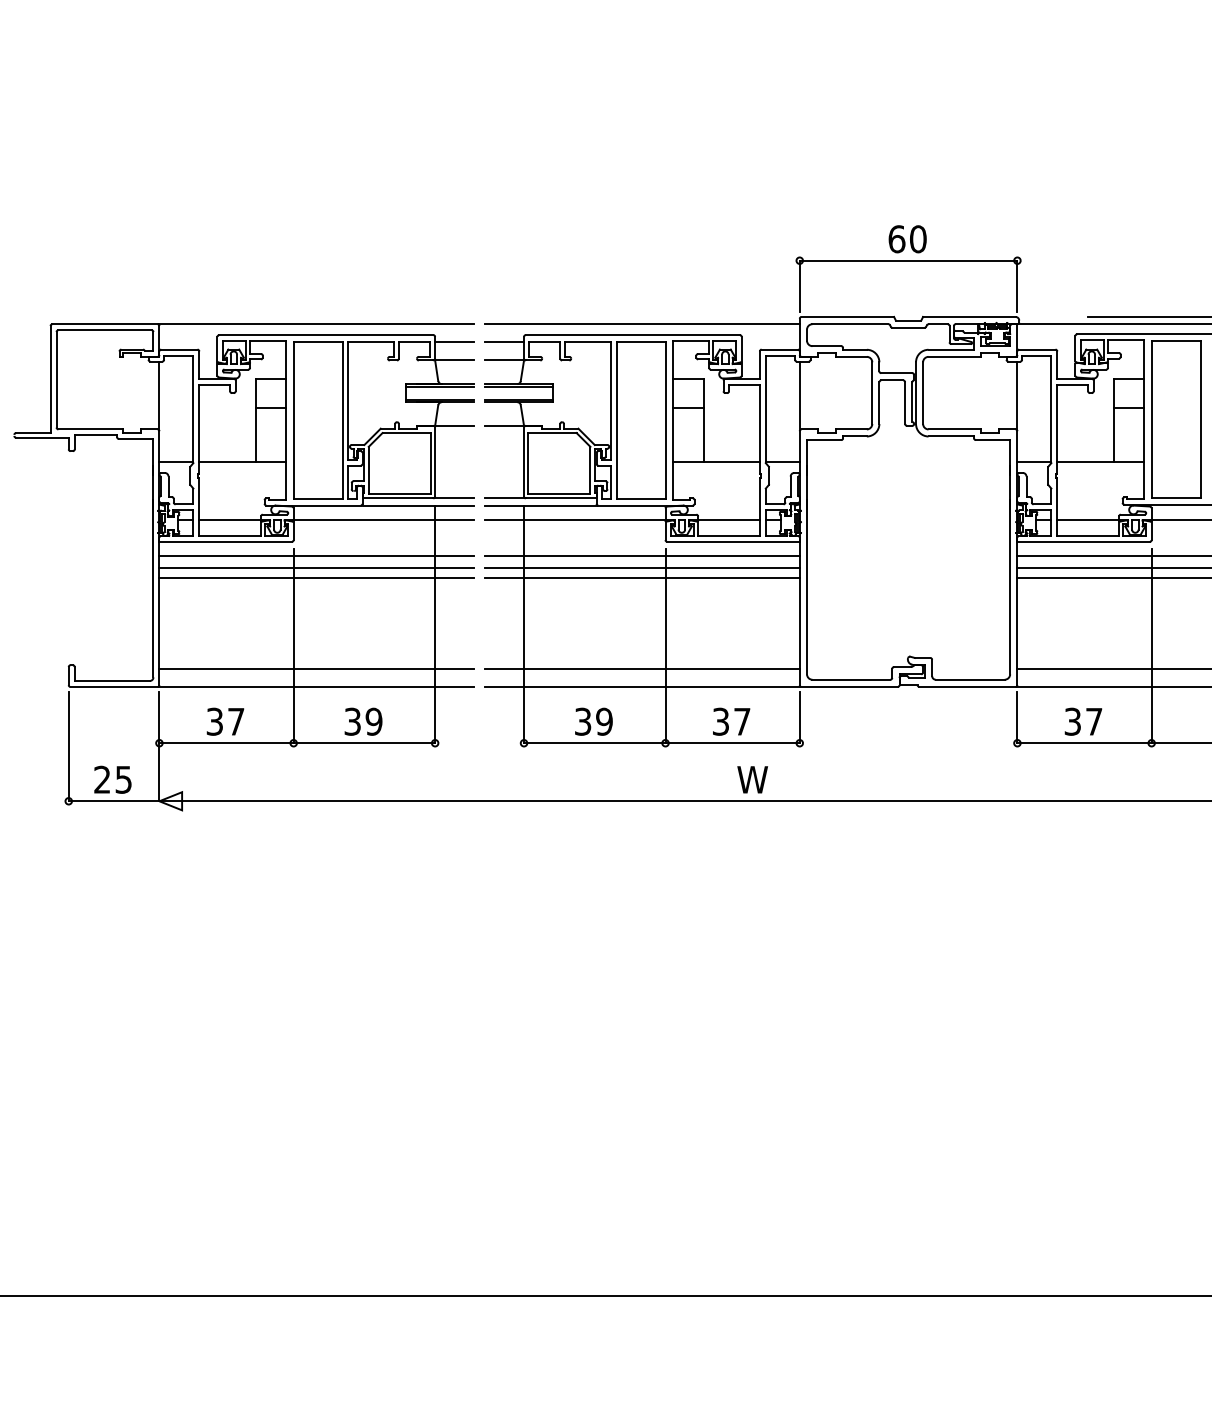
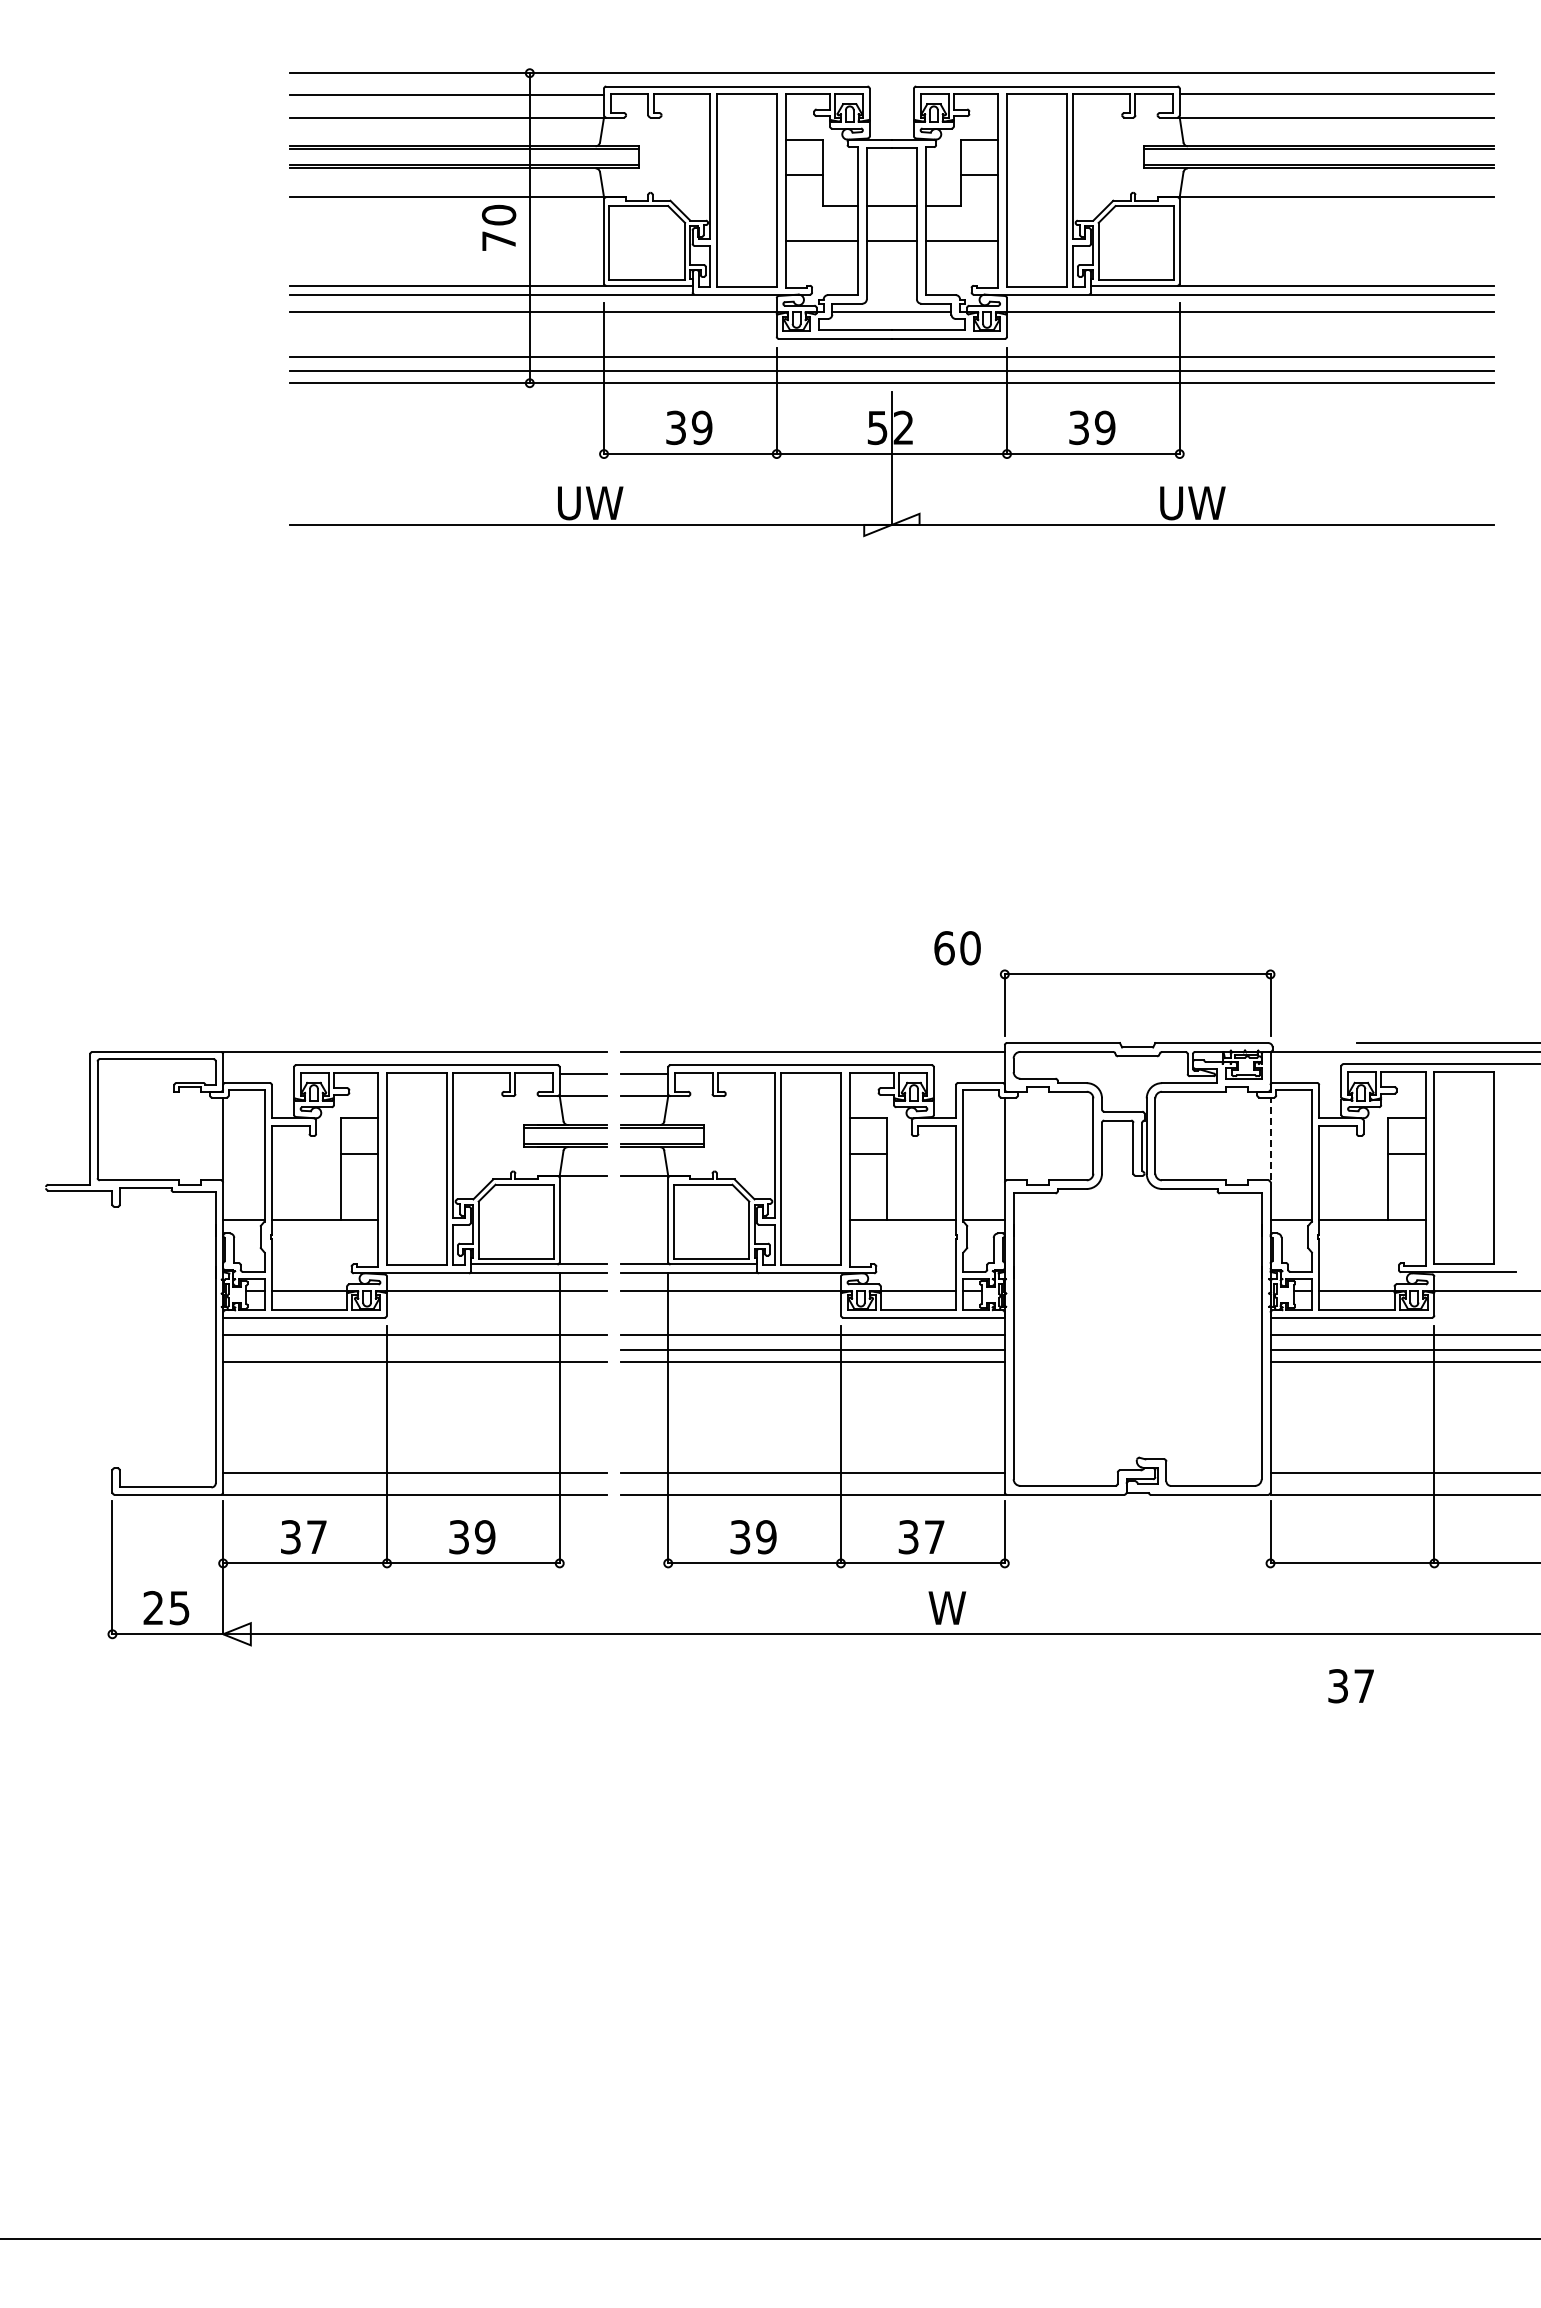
text: (907, 239) -> (957, 948), moved
line: (1017, 395) -> (1270, 1138), solid -> dashed
line: (316, 567) -> (415, 1349), removed
text: (1082, 722) -> (1350, 1686), moved

